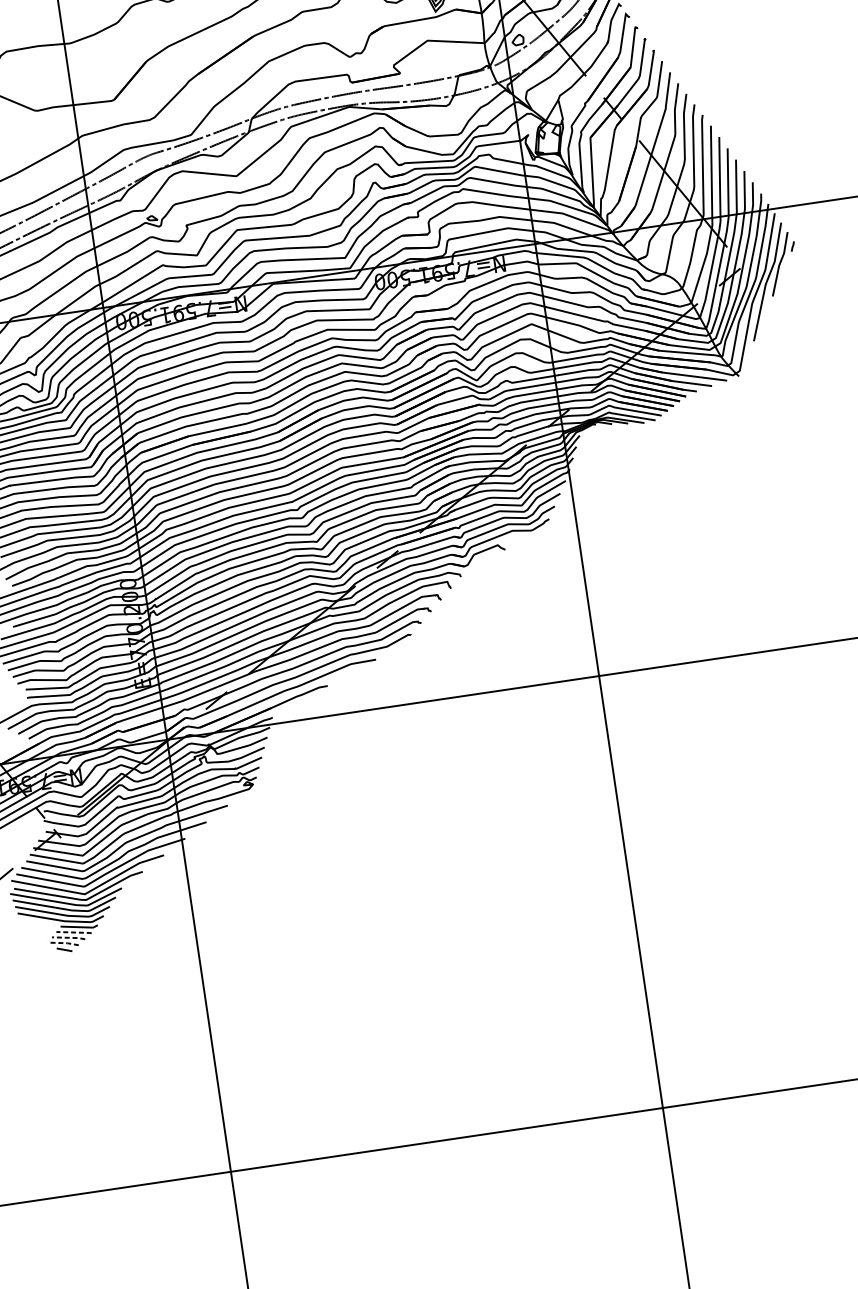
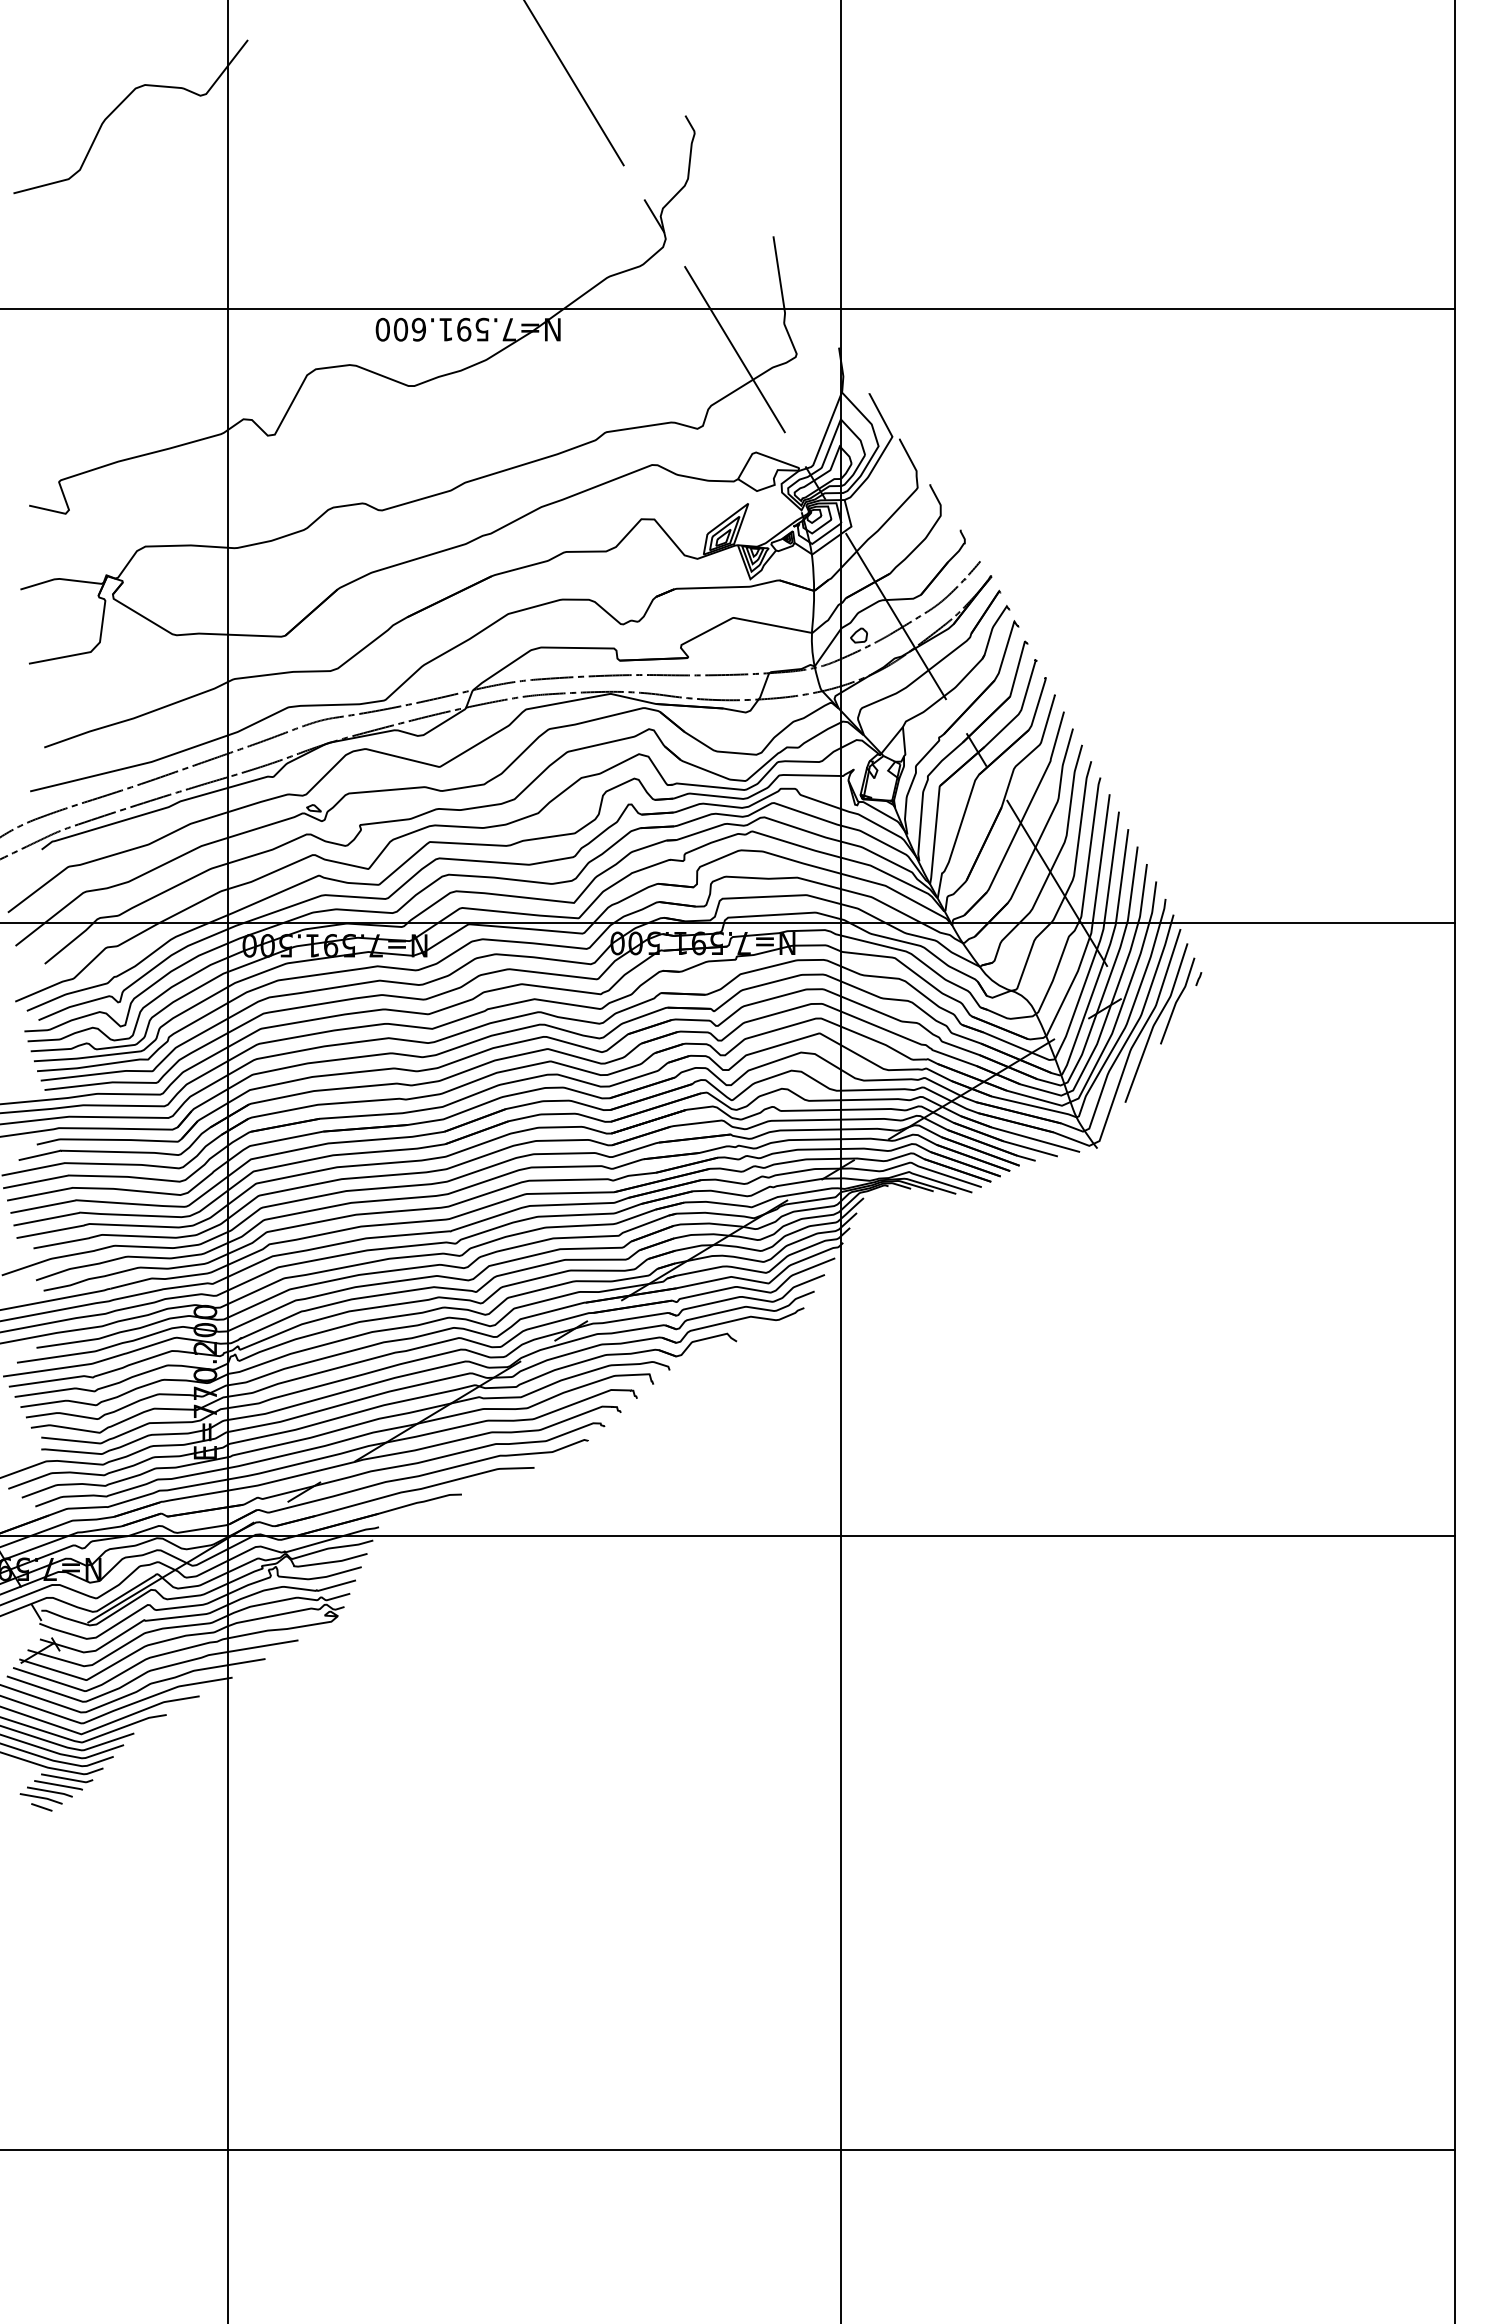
line: (75, 932) -> (60, 1785), dashed -> solid
line: (69, 937) -> (51, 1791), dashed -> solid
line: (64, 942) -> (42, 1797), dashed -> solid

